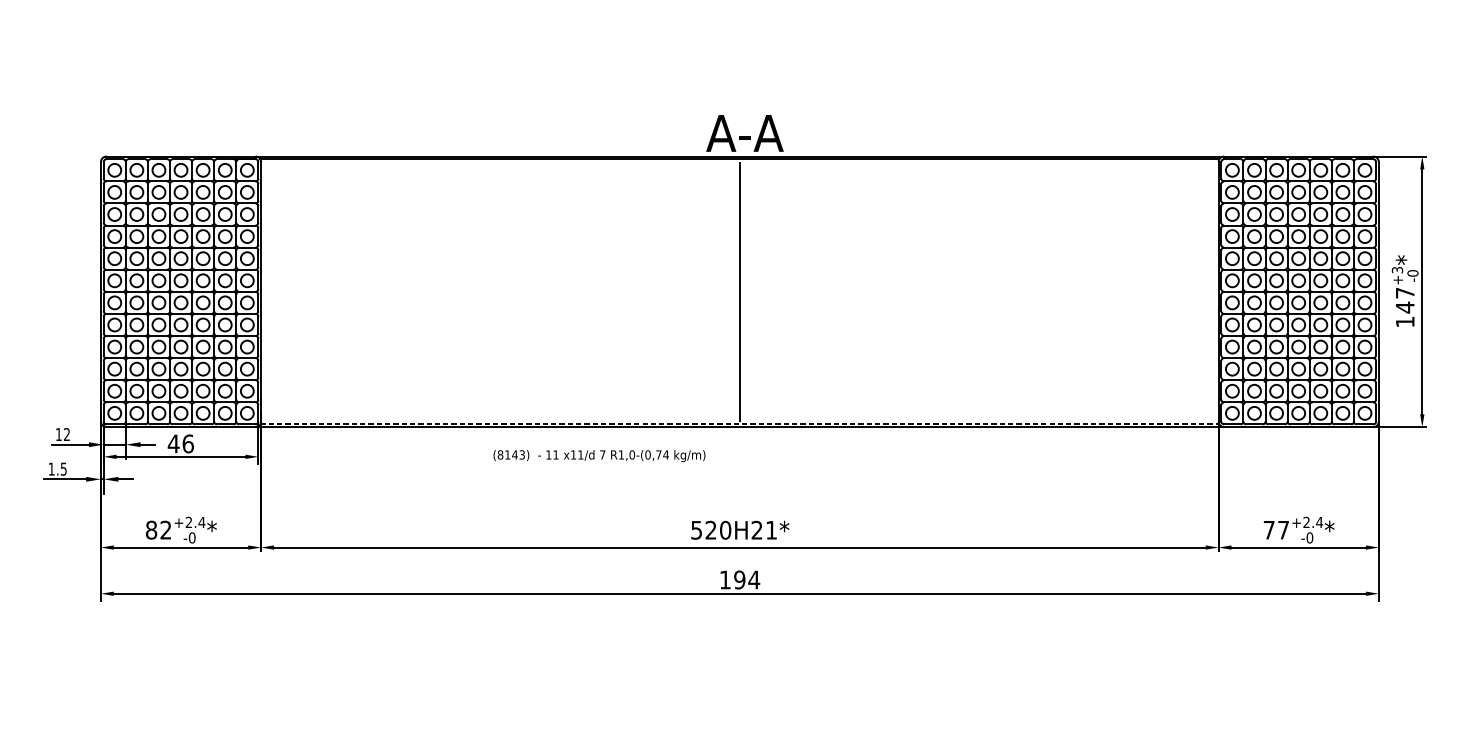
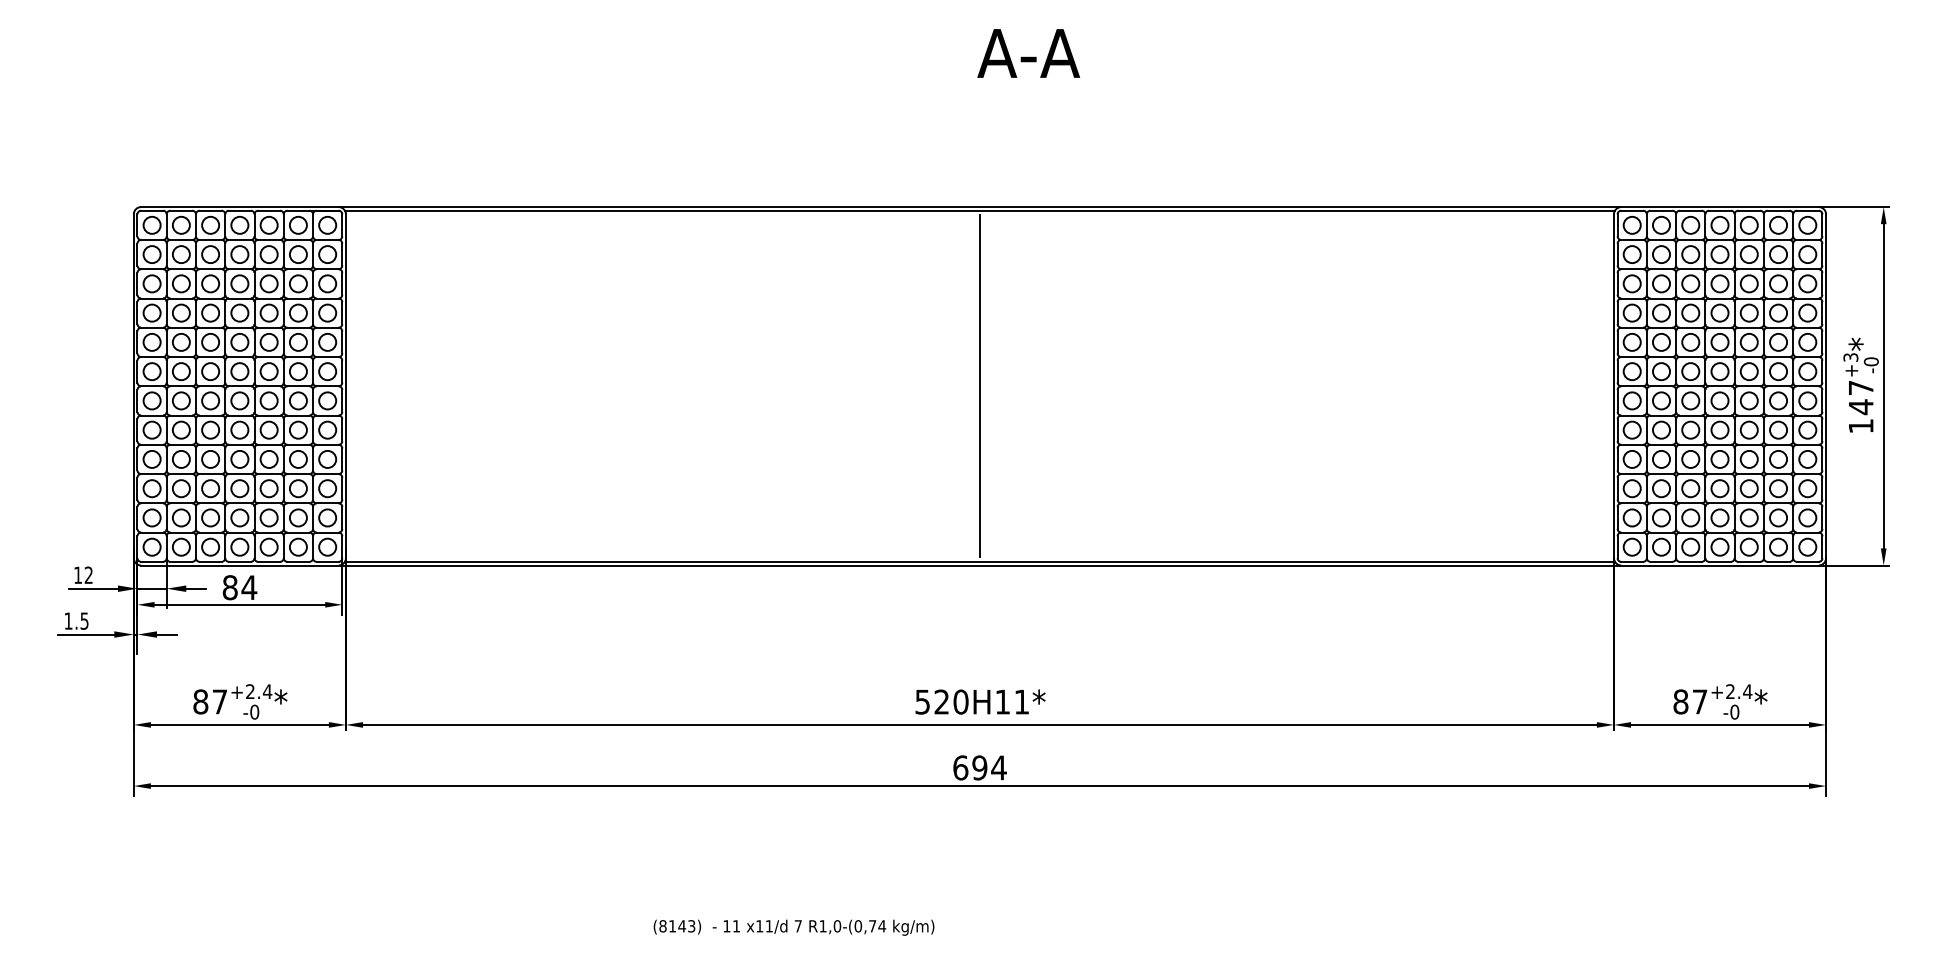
text: (744, 133) -> (1028, 53), moved
line: (739, 424) -> (979, 561), dashed -> solid
text: (180, 443) -> (239, 587), 46 -> 84
text: (599, 455) -> (793, 927), moved
text: (165, 529) -> (219, 701), 82 -> 87
text: (756, 529) -> (1002, 701), 520H21* -> 520H11*
text: (1268, 529) -> (1680, 701), 77 -> 87
text: (725, 579) -> (960, 767), 194 -> 694

